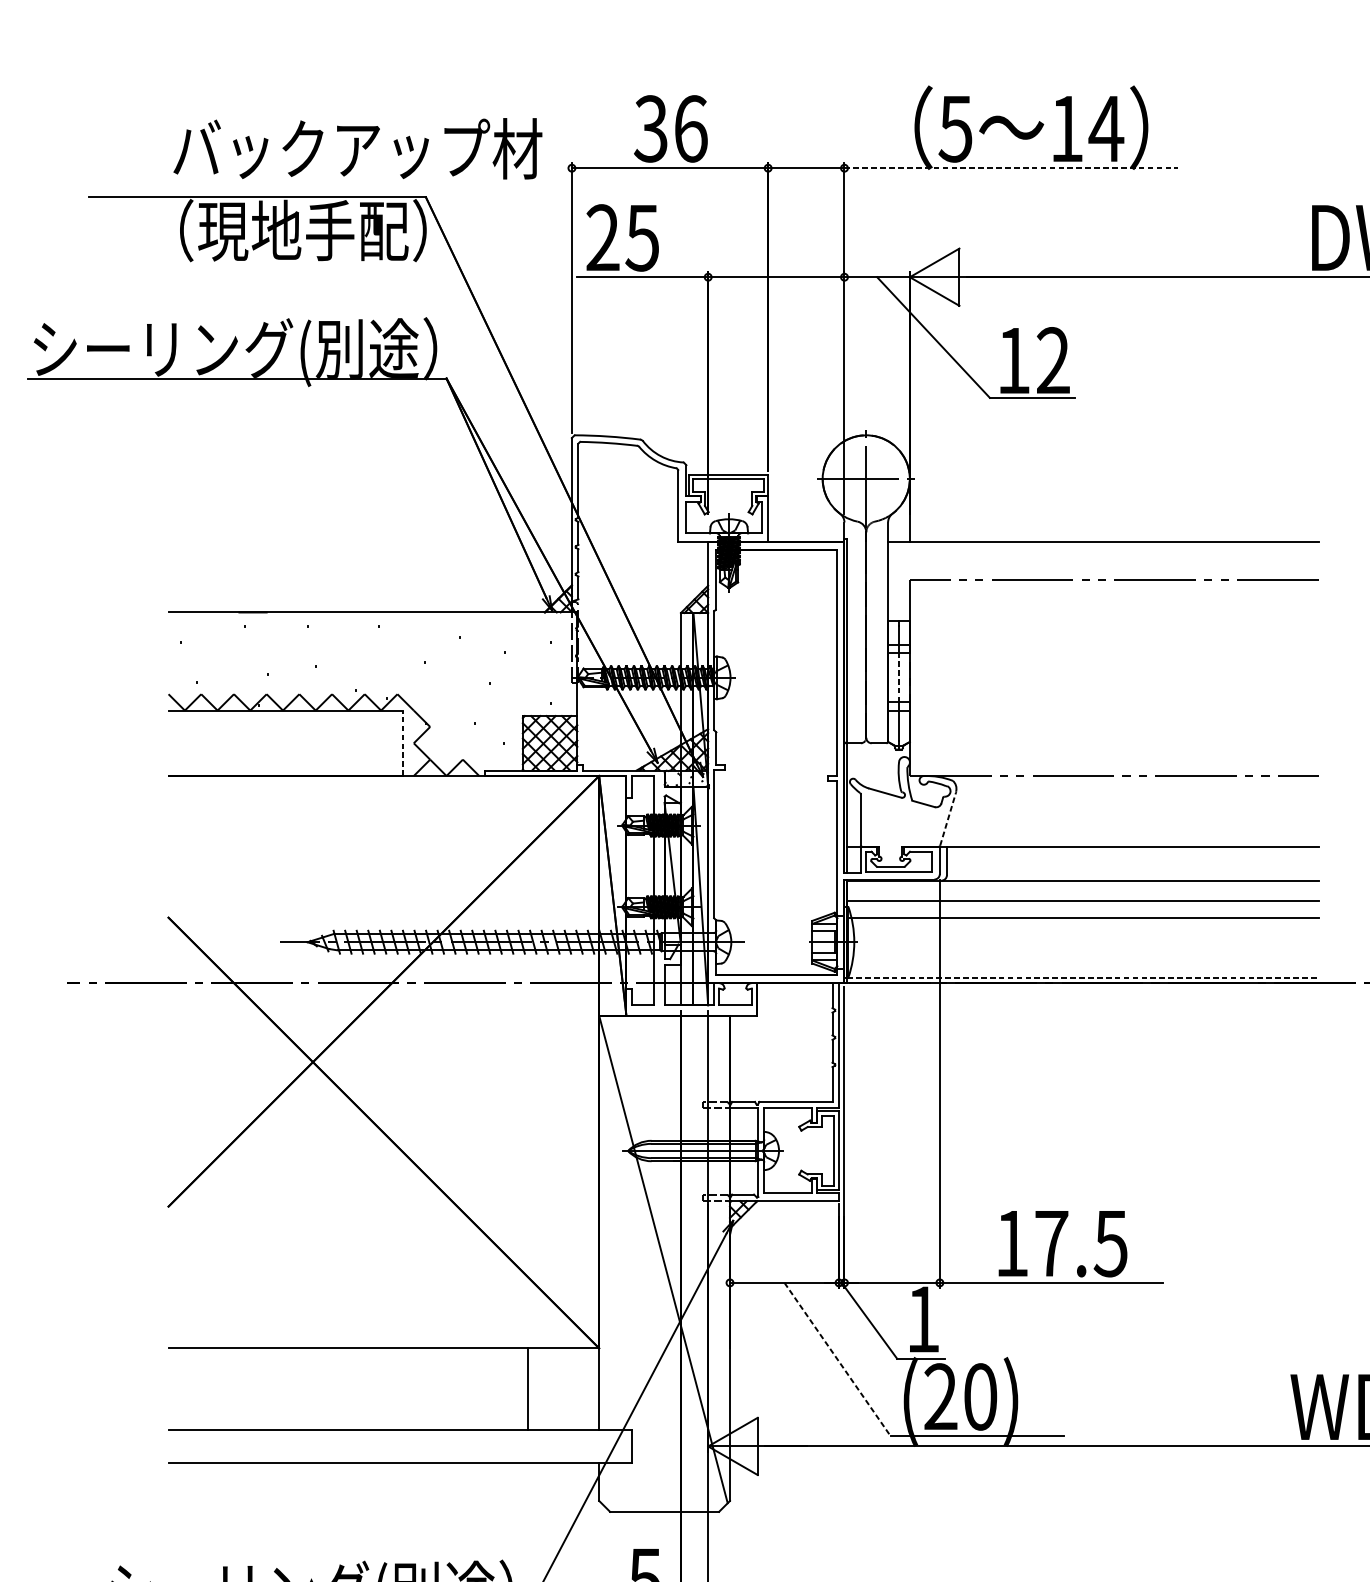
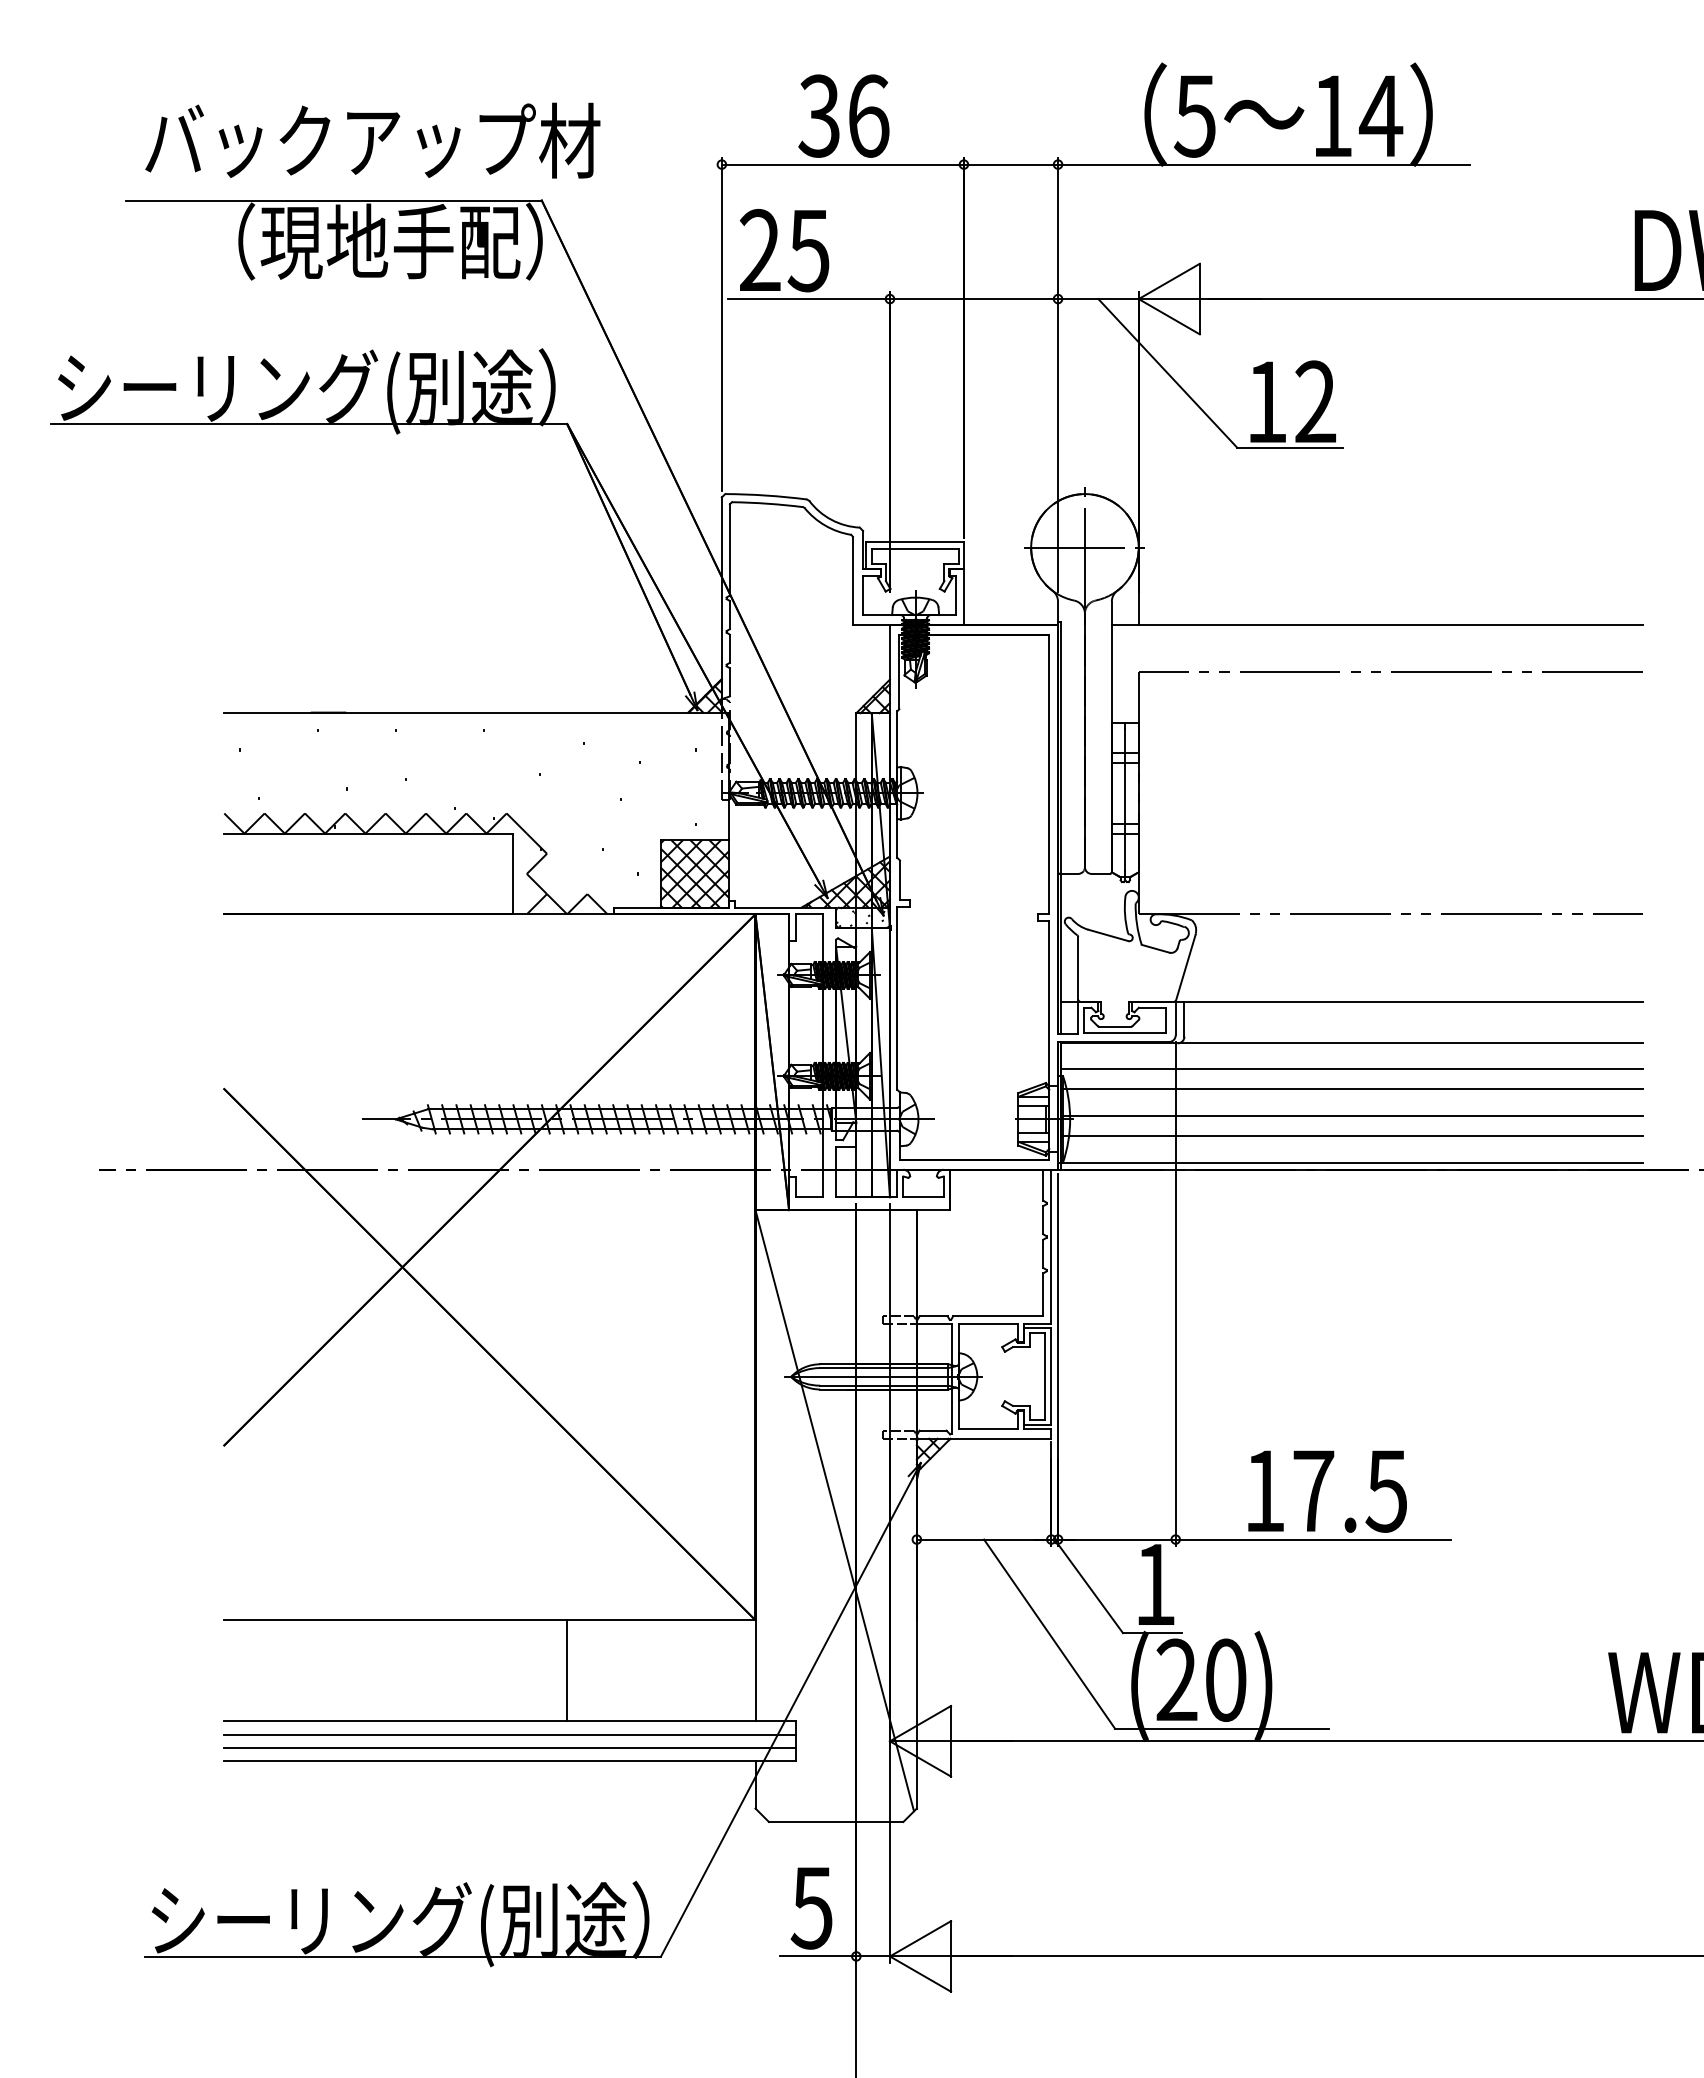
text: (357, 148) -> (372, 140), moved
line: (1011, 168) -> (1264, 164), dashed -> solid
line: (899, 677) -> (1125, 792), dashed -> solid
line: (403, 742) -> (513, 873), dashed -> solid
line: (947, 819) -> (1185, 967), dashed -> solid
line: (1083, 939) -> (1352, 1115), added
line: (1083, 956) -> (1352, 1136), added
line: (1083, 978) -> (1352, 1163), dashed -> solid
line: (837, 1359) -> (1049, 1634), dashed -> solid
line: (528, 1389) -> (567, 1670), moved
line: (399, 1440) -> (509, 1734), added
line: (399, 1452) -> (509, 1748), added

